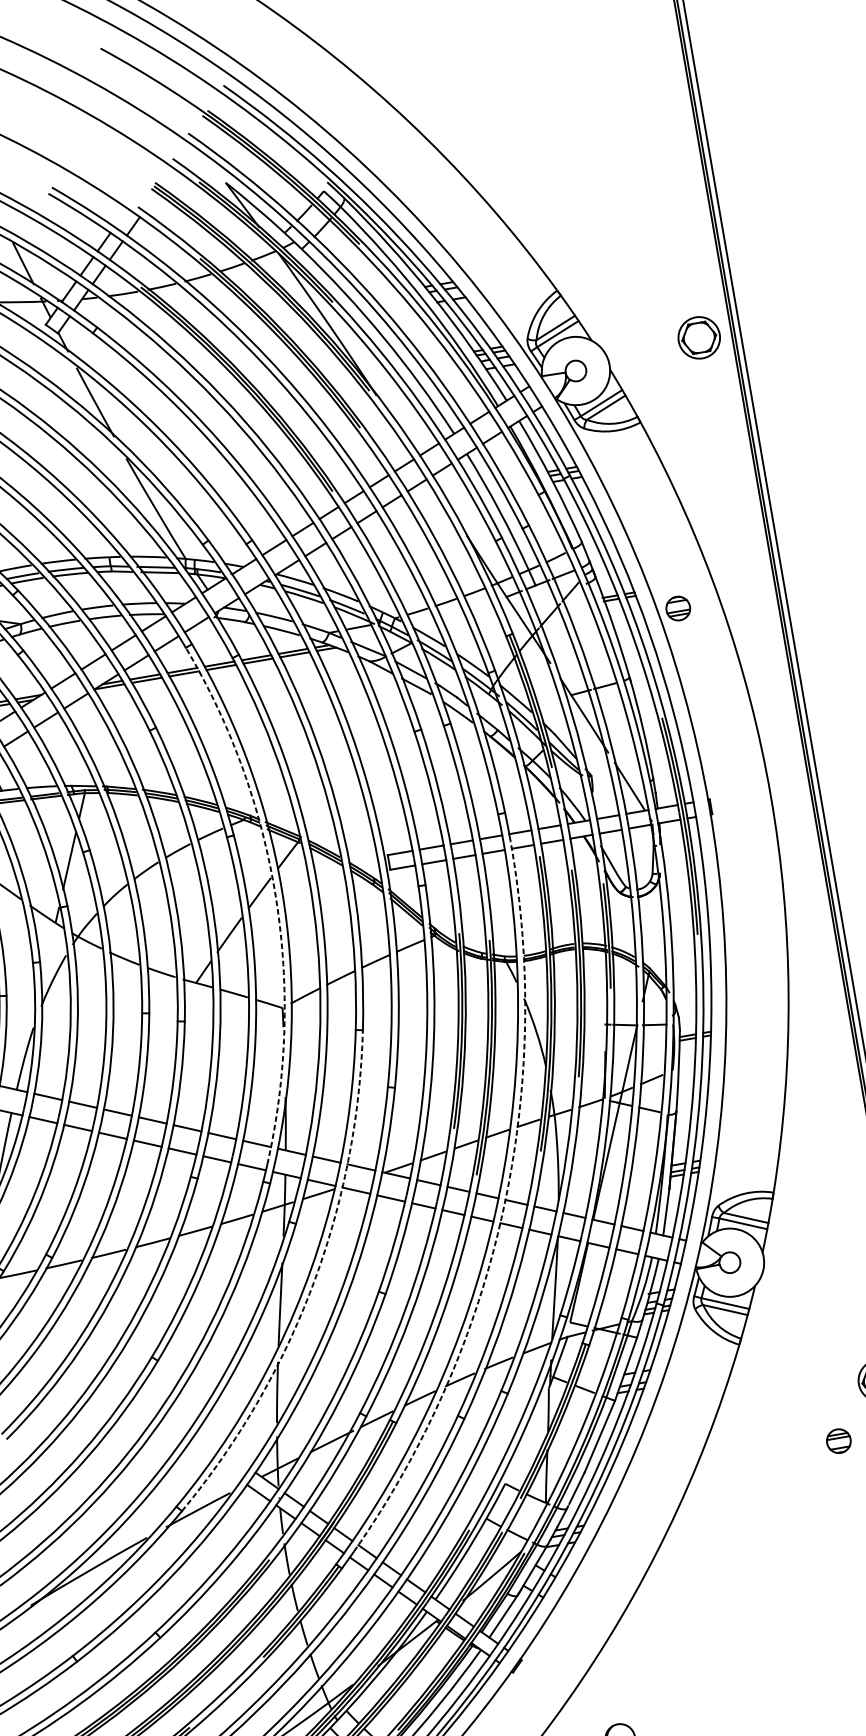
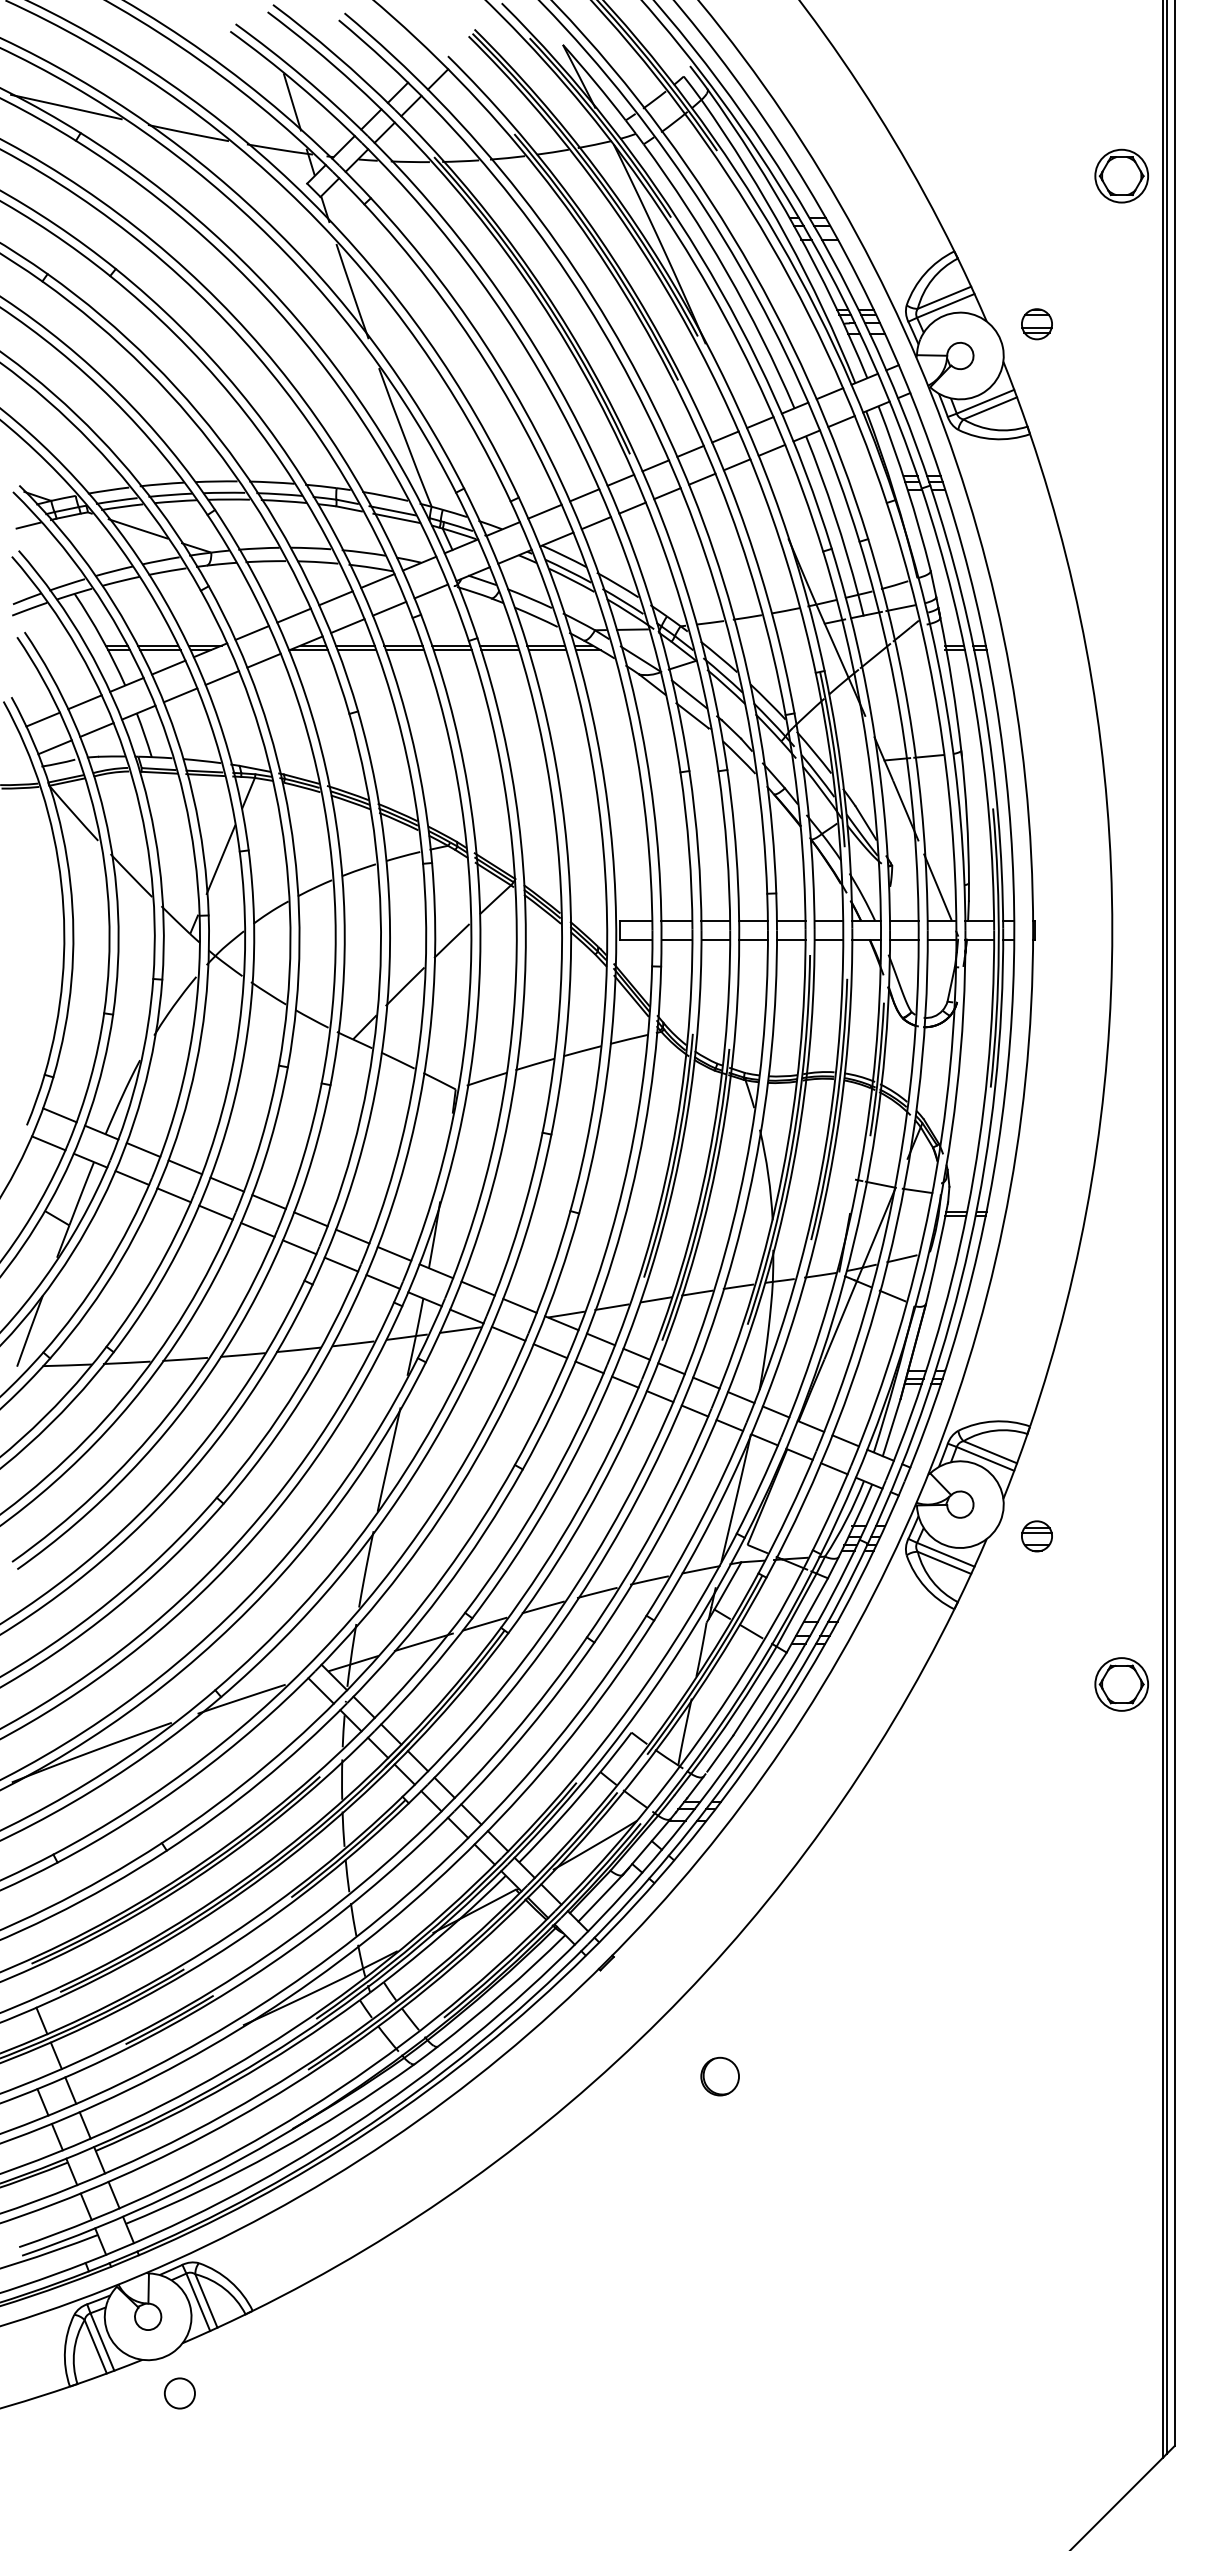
part: (698, 337) -> (1121, 175), moved
part: (677, 608) -> (1036, 324), moved
arc: (276, 898) -> (471, 950), dashed -> solid
arc: (503, 1212) -> (687, 1392), dashed -> solid
arc: (312, 1285) -> (433, 1443), dashed -> solid
part: (838, 1441) -> (1036, 1536), moved

